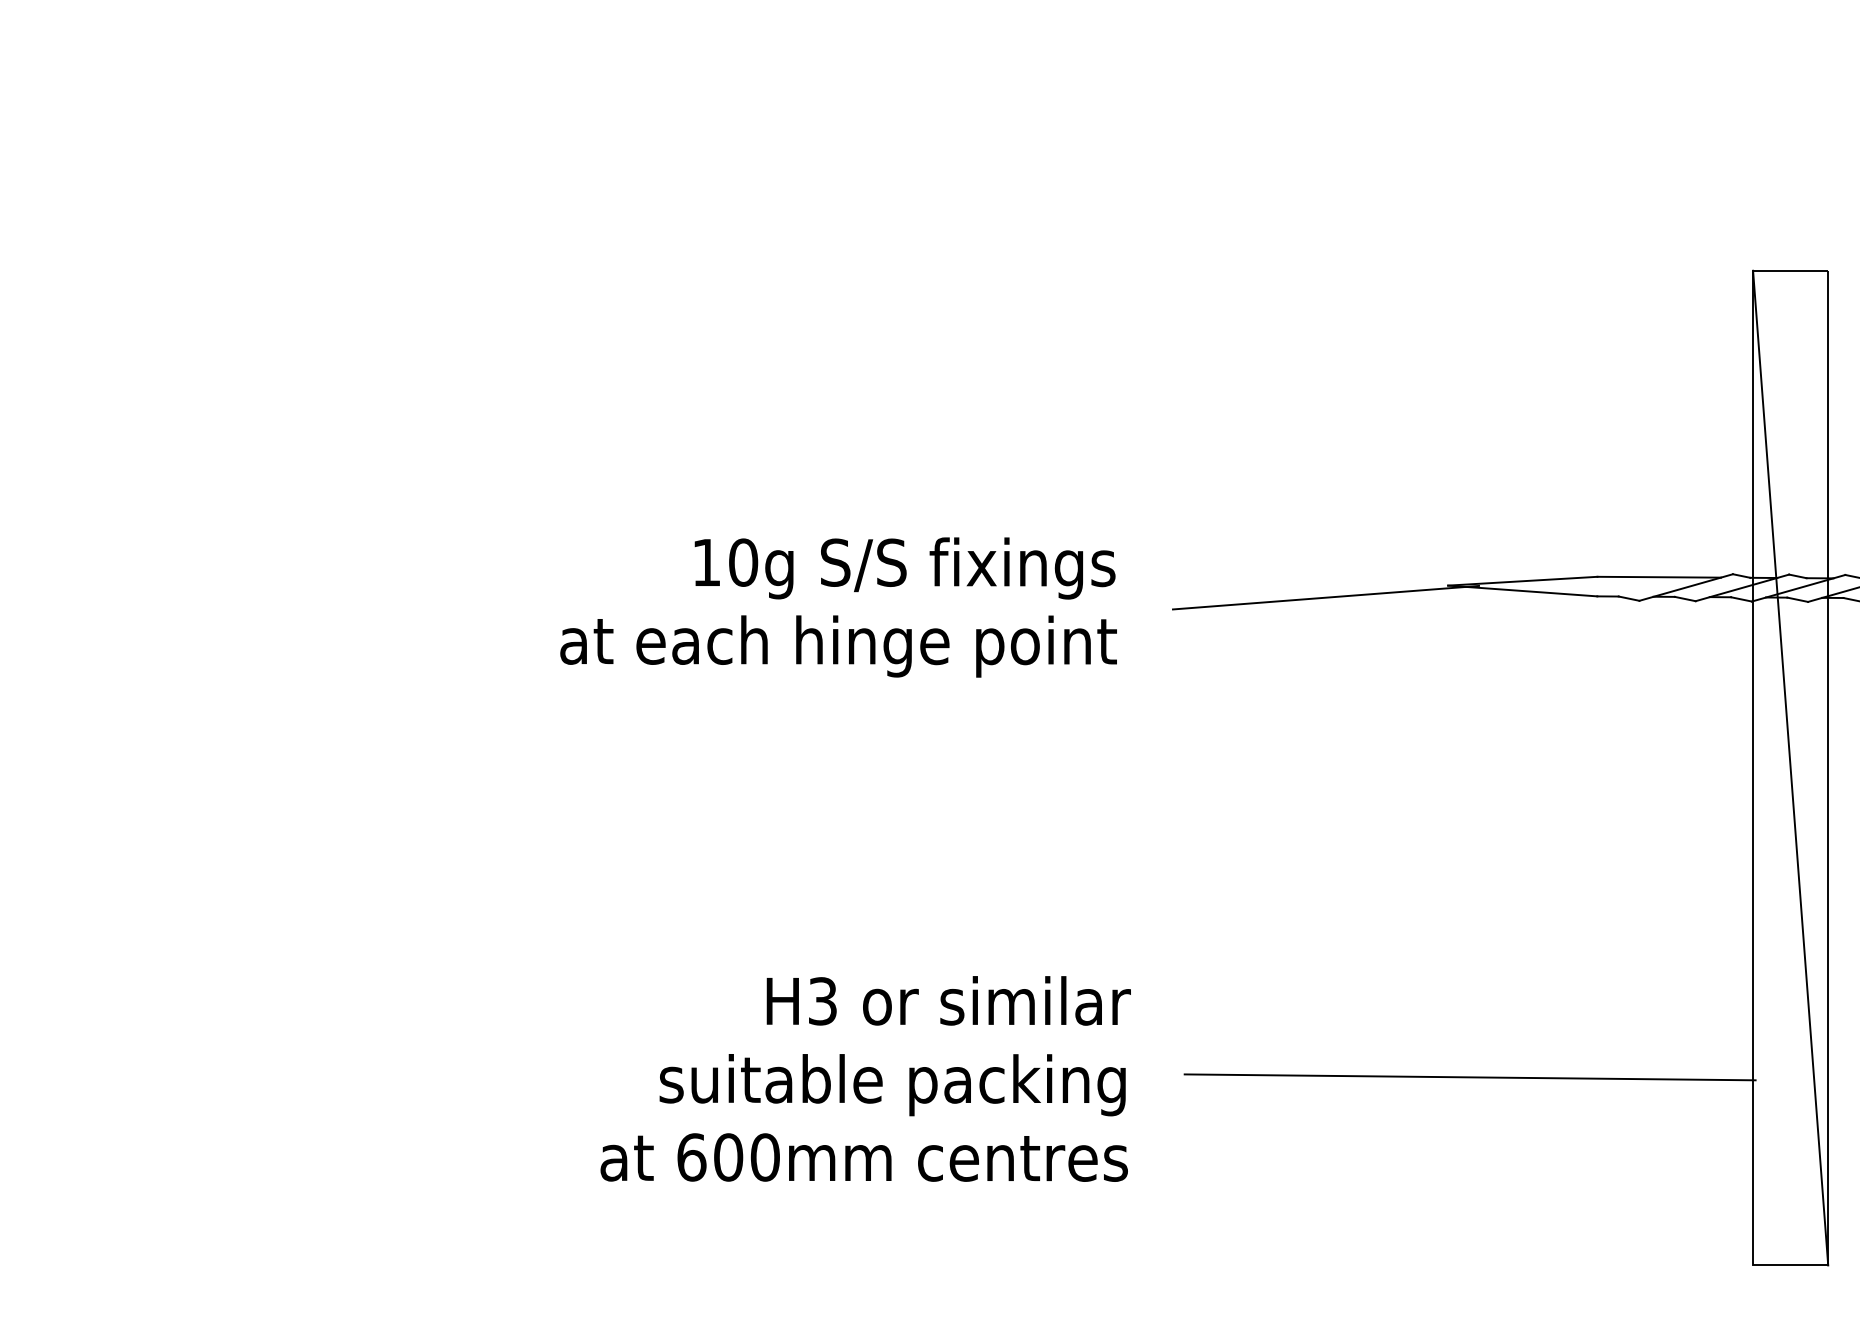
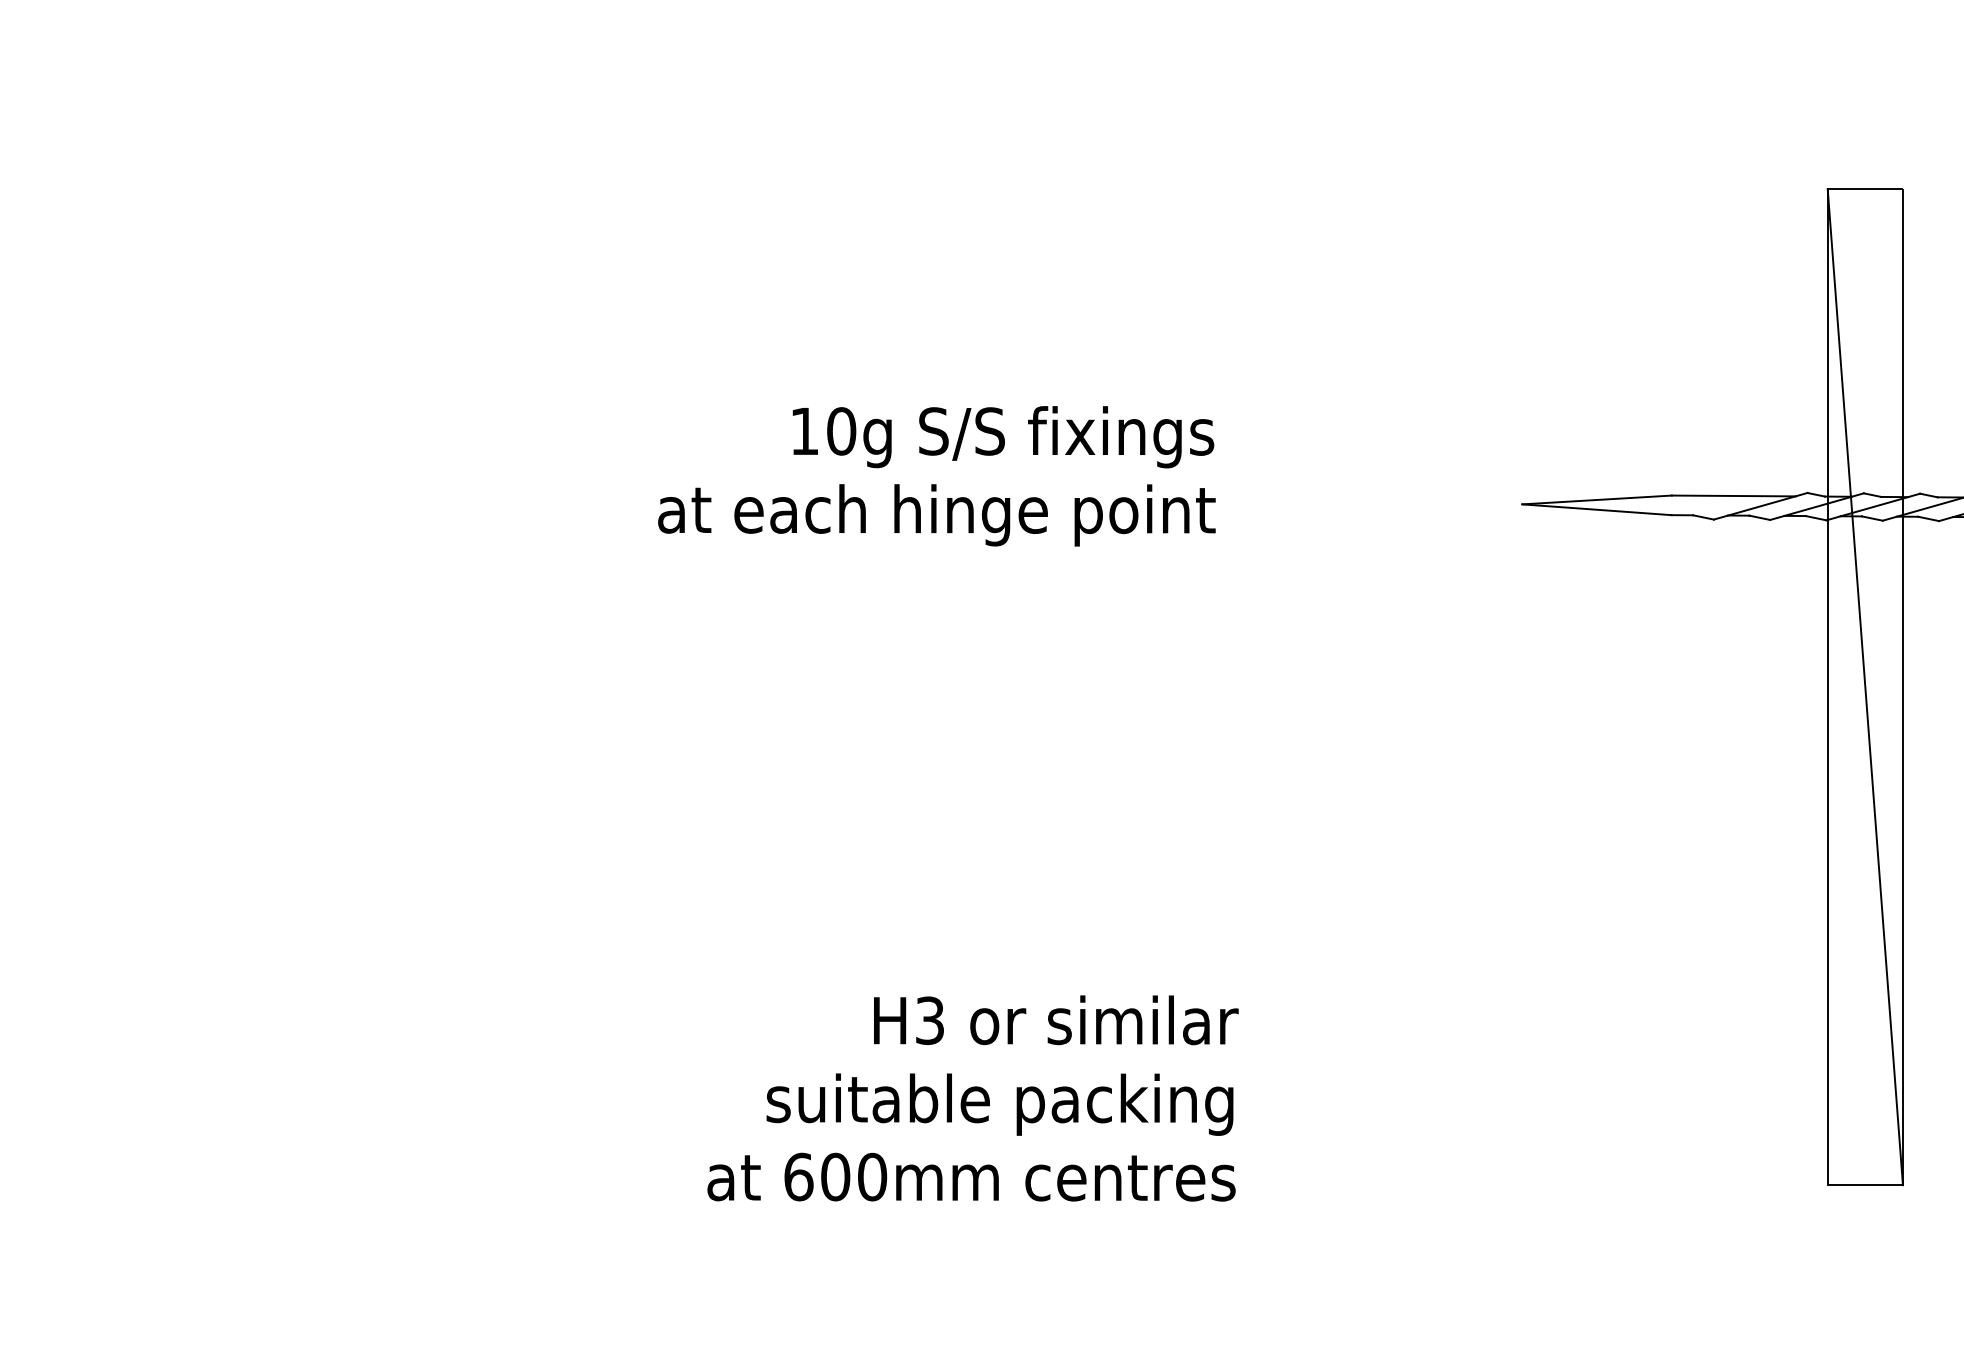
line: (1325, 597) -> (1399, 516), removed
text: (838, 607) -> (936, 476), moved
line: (1470, 1077) -> (1544, 996), removed
text: (865, 1078) -> (972, 1098), moved

